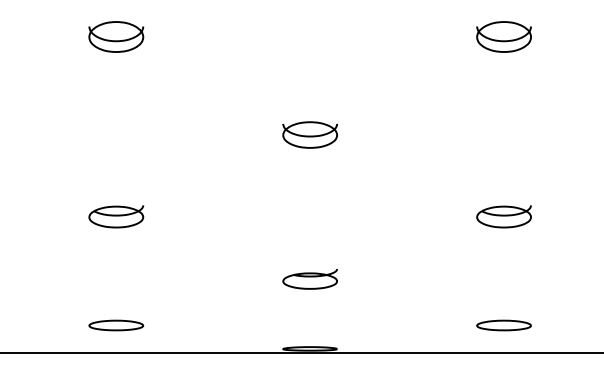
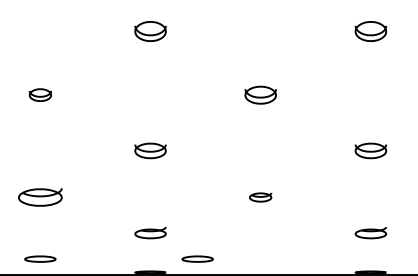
part: (116, 35) -> (40, 94), size x0.7
part: (116, 217) -> (40, 197), size x1.4
part: (503, 217) -> (260, 197), size x0.7
part: (503, 324) -> (197, 258), moved

